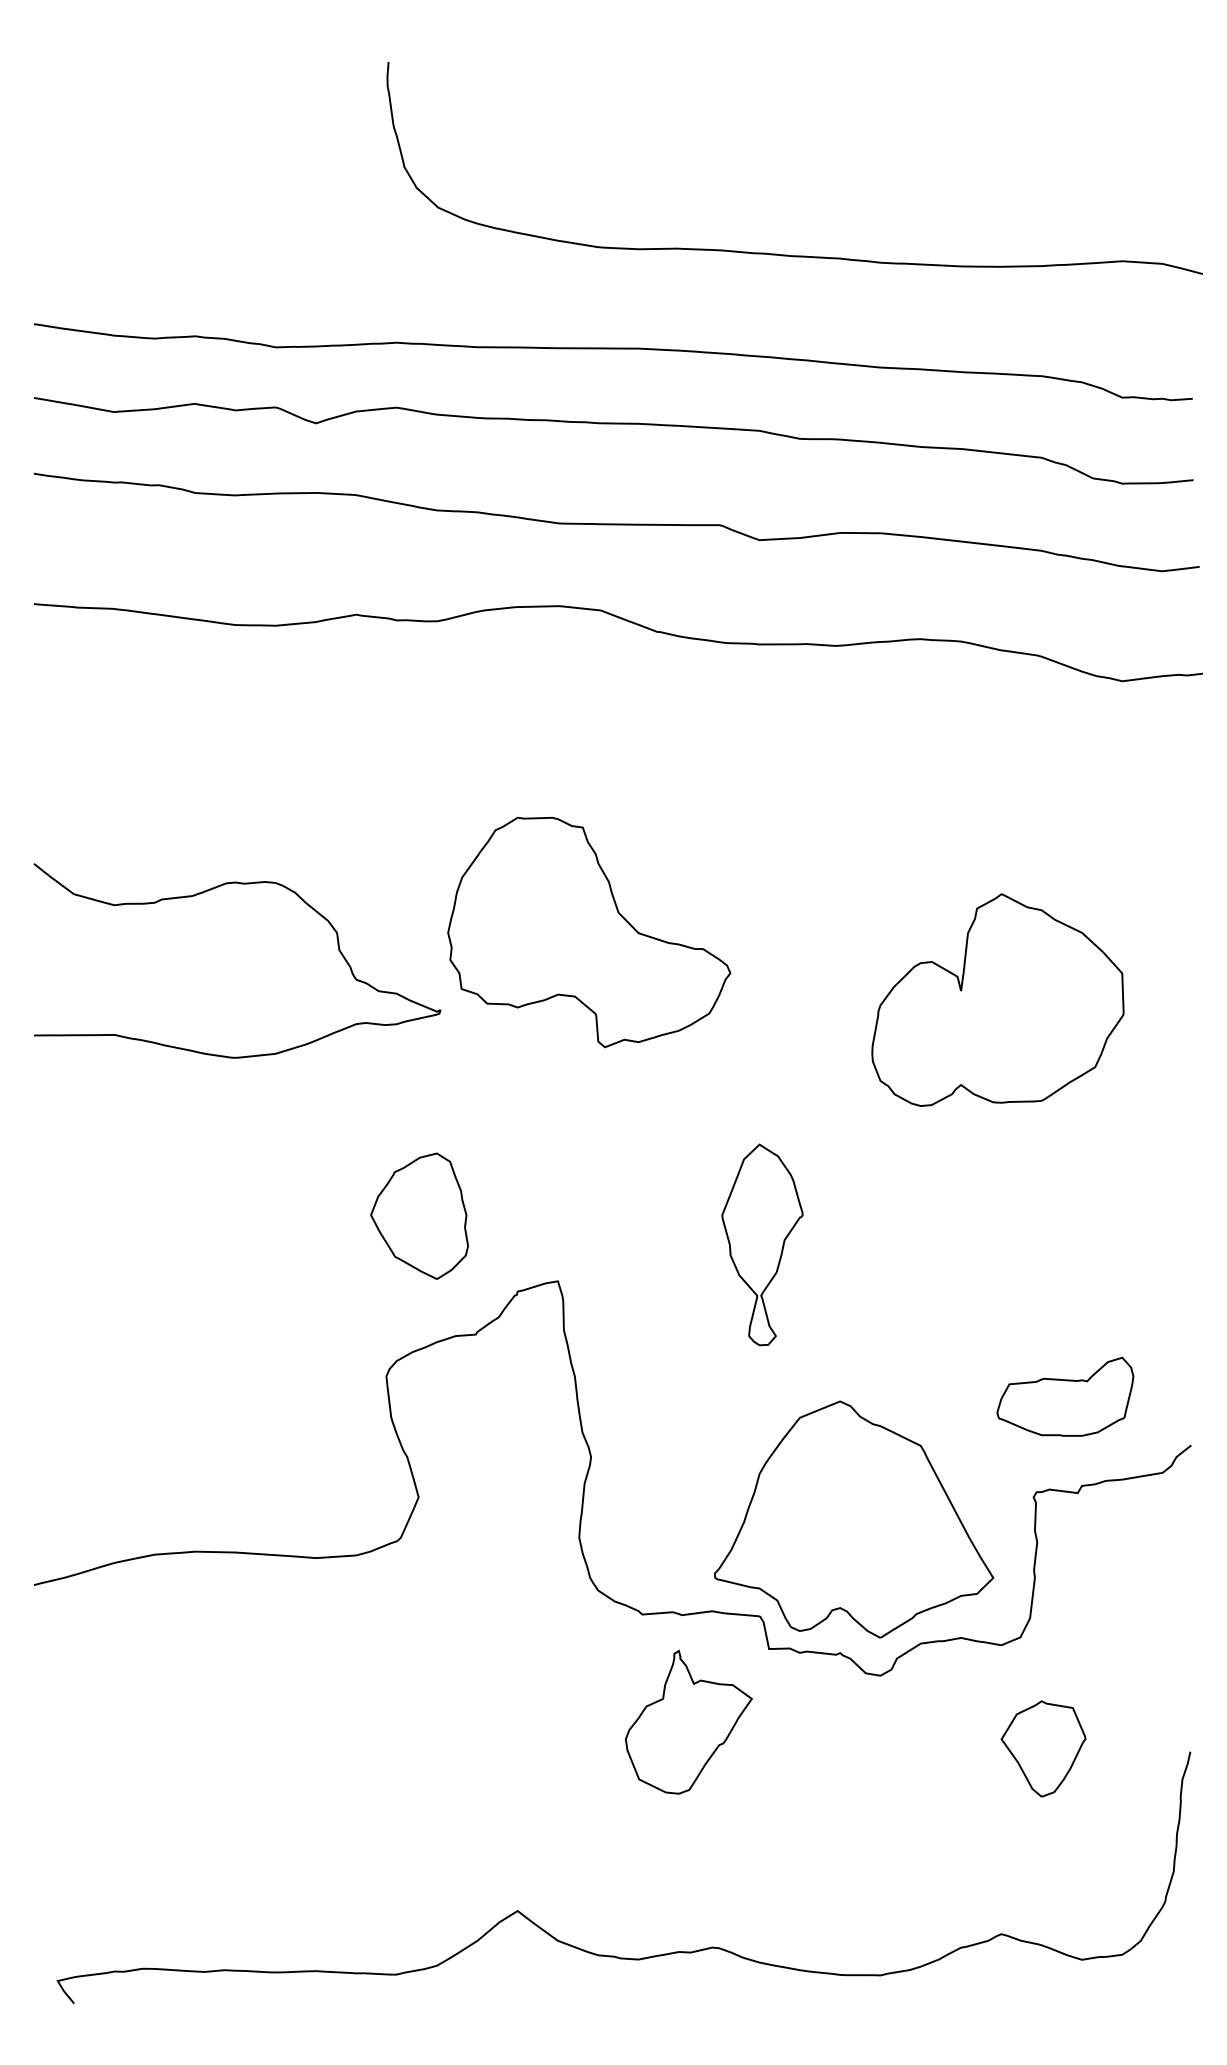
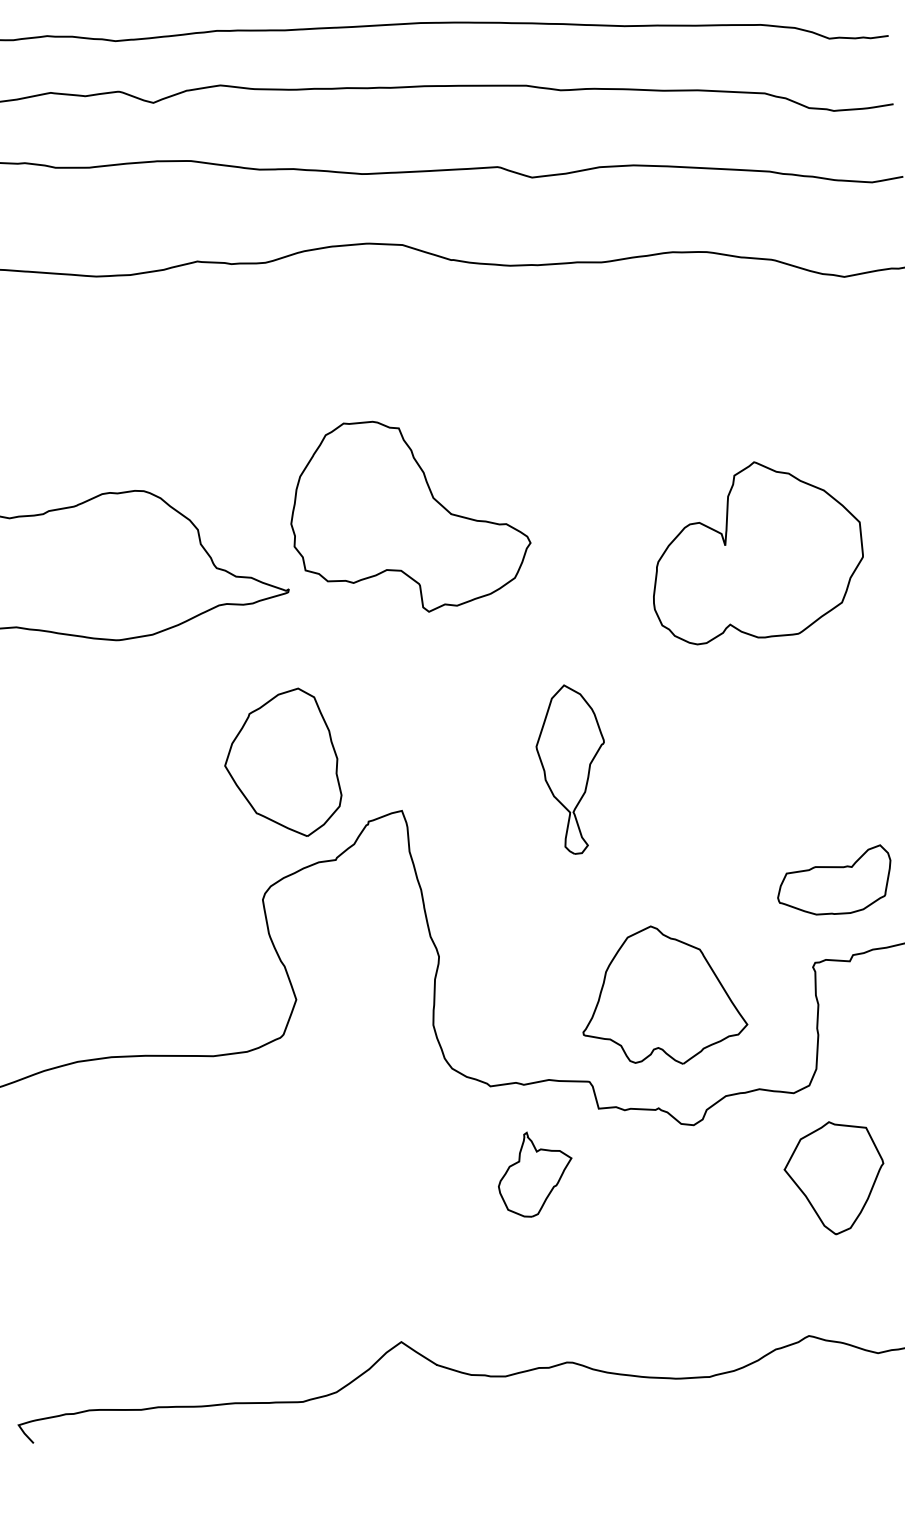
part: (419, 1215) -> (282, 762), size x1.4
part: (853, 1519) -> (662, 995), size x0.7
part: (688, 1721) -> (534, 1173), size x0.7
part: (1043, 1748) -> (834, 1177), size x1.4

